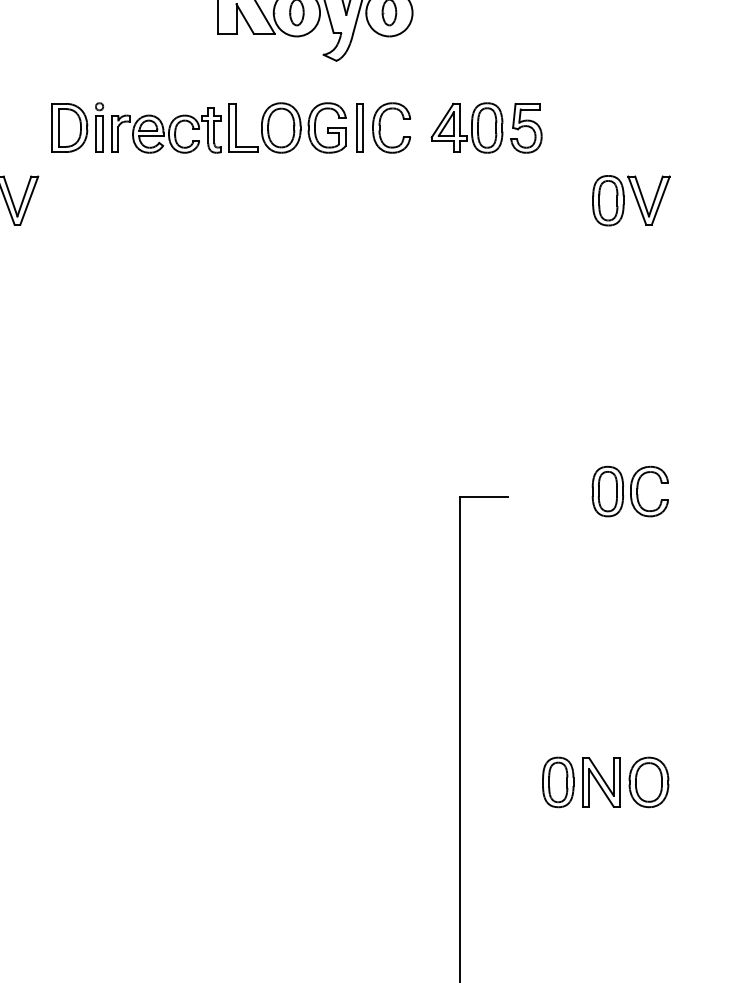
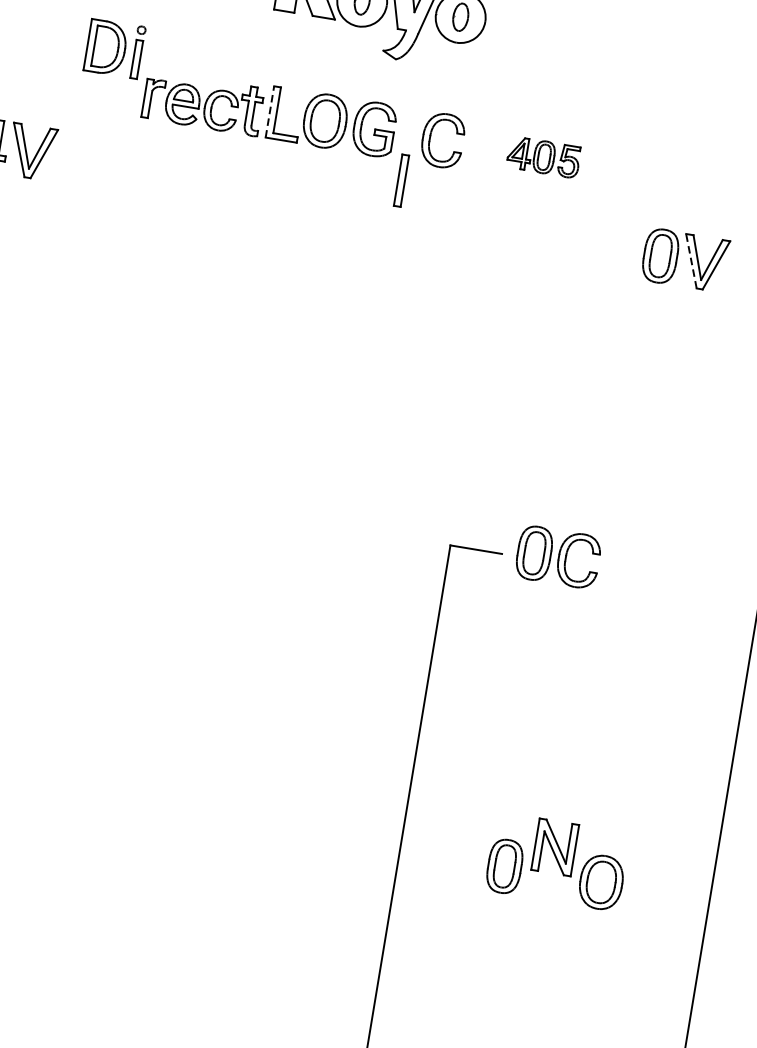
part: (77, 127) -> (114, 48), moved
line: (229, 127) -> (270, 111), solid -> dashed
part: (359, 127) -> (401, 180), moved
part: (486, 127) -> (543, 156), size x0.6
line: (637, 200) -> (691, 261), solid -> dashed
part: (629, 491) -> (557, 556), moved
part: (601, 782) -> (555, 847), moved

